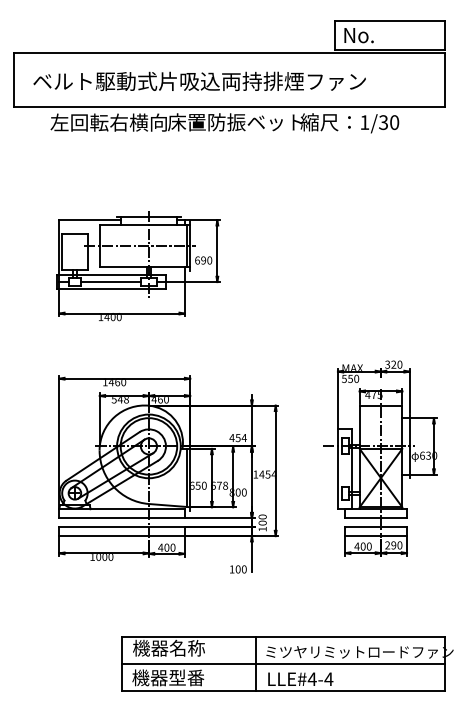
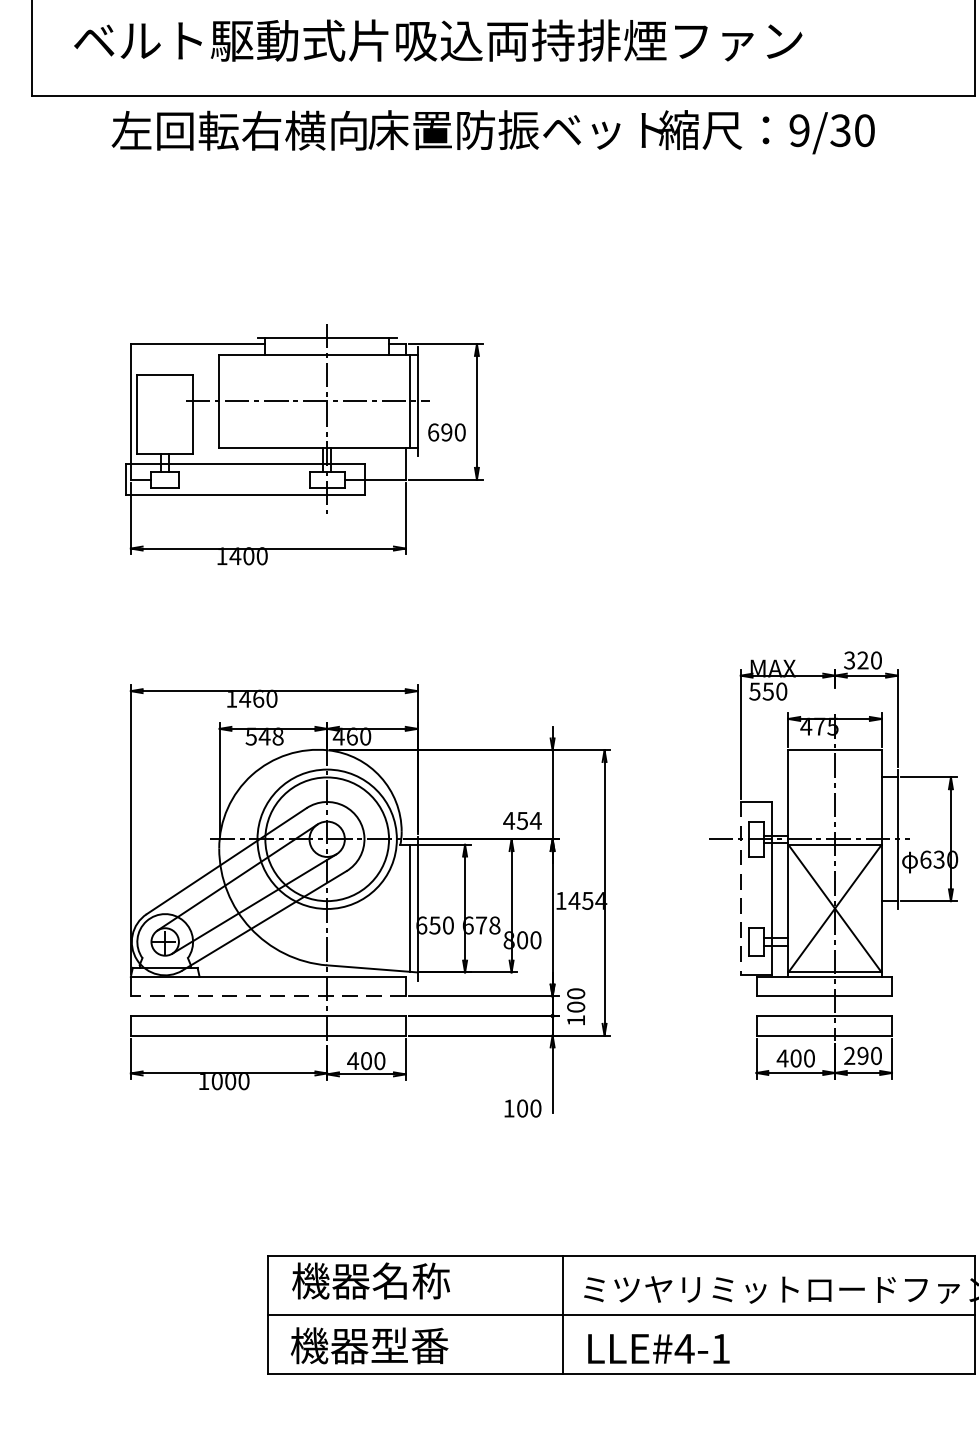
text: (364, 122) -> (798, 130), 1/30 -> 9/30
line: (110, 282) -> (243, 480), removed
line: (337, 468) -> (739, 887), solid -> dashed
line: (122, 518) -> (269, 997), solid -> dashed
text: (328, 678) -> (720, 1347), LLE#4-4 -> LLE#4-1

